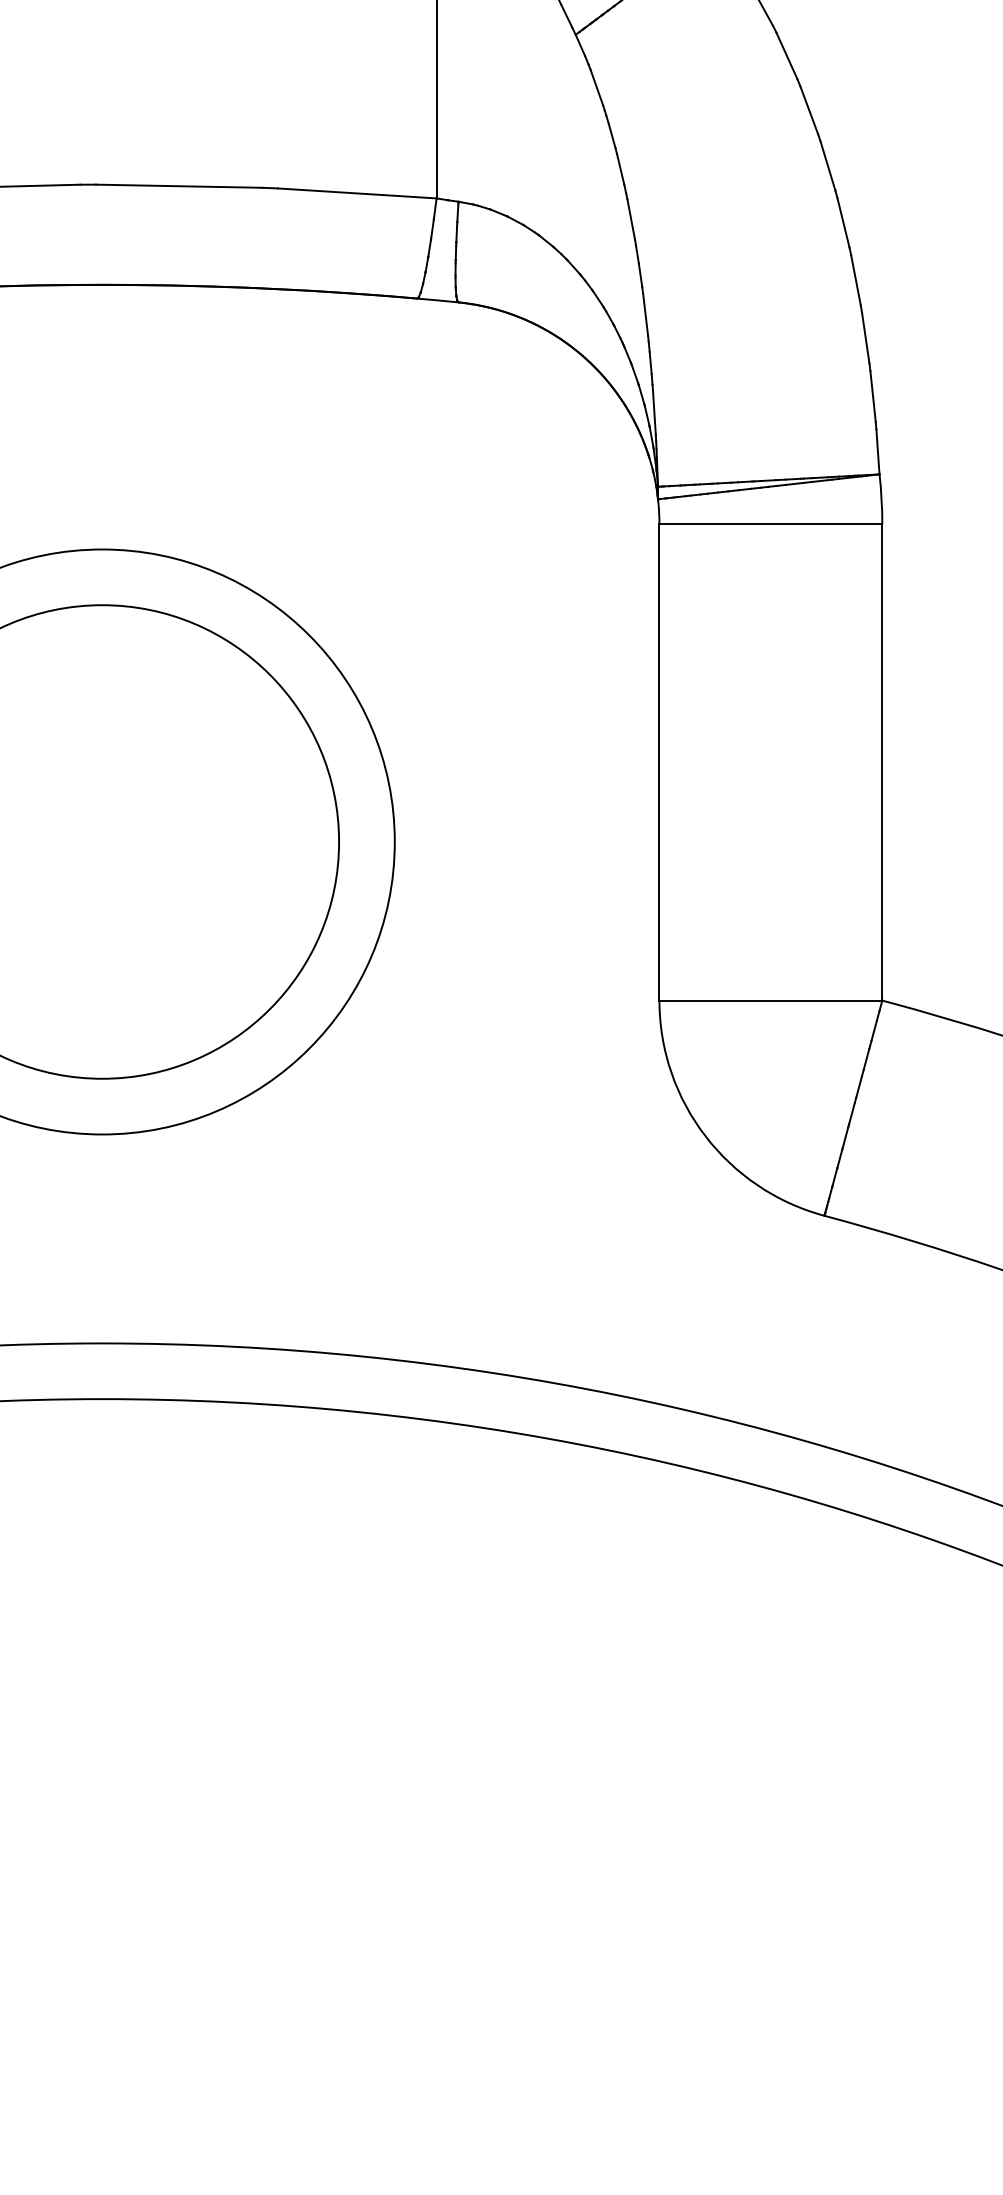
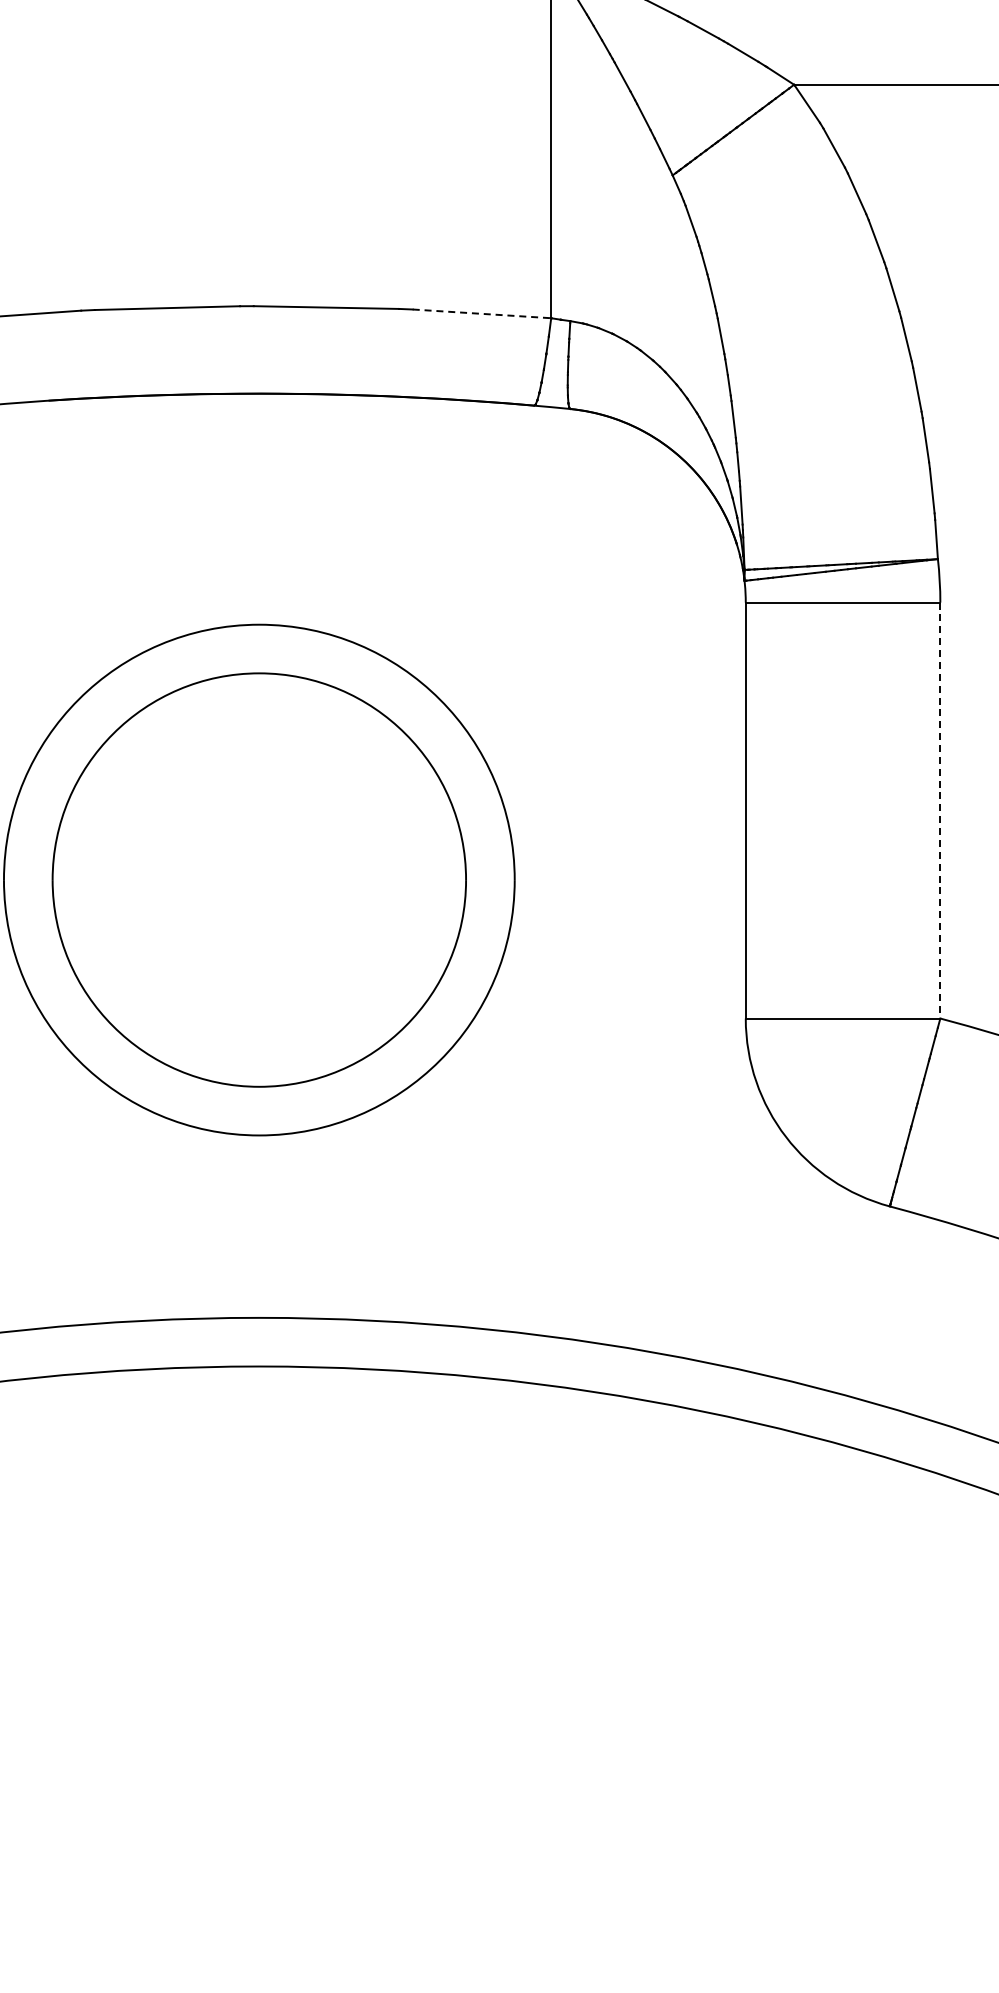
line: (357, 193) -> (482, 313), solid -> dashed
line: (882, 762) -> (940, 810), solid -> dashed

